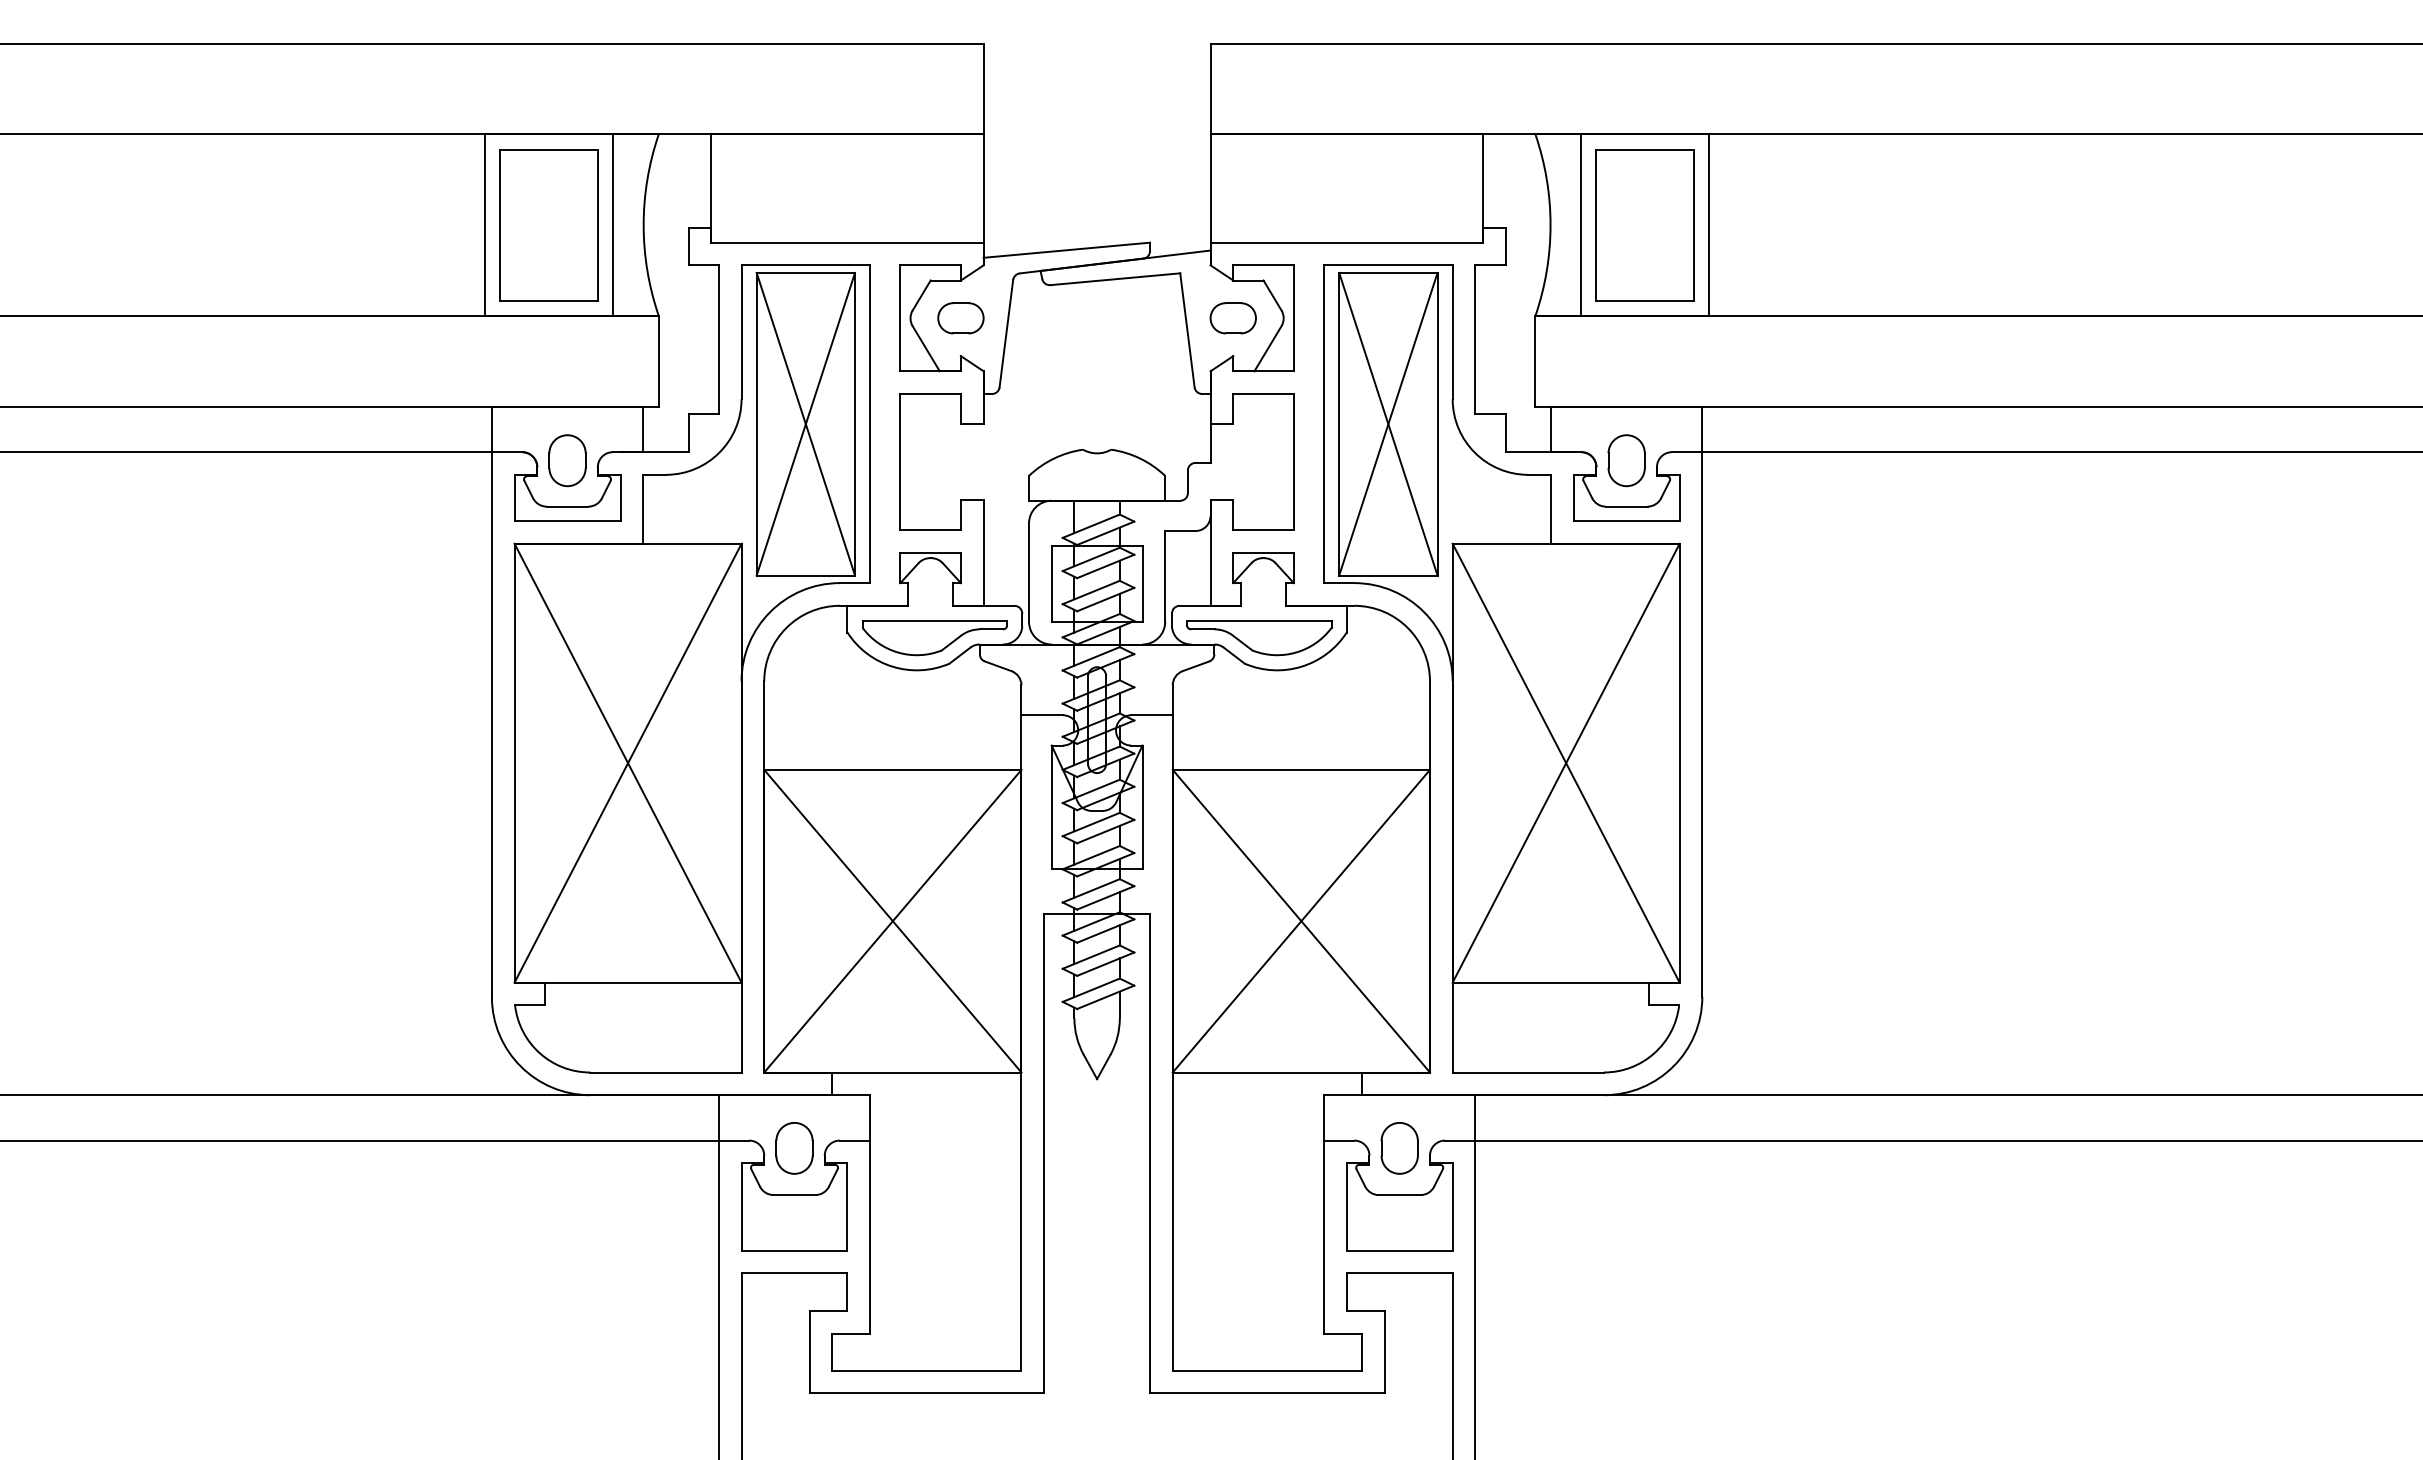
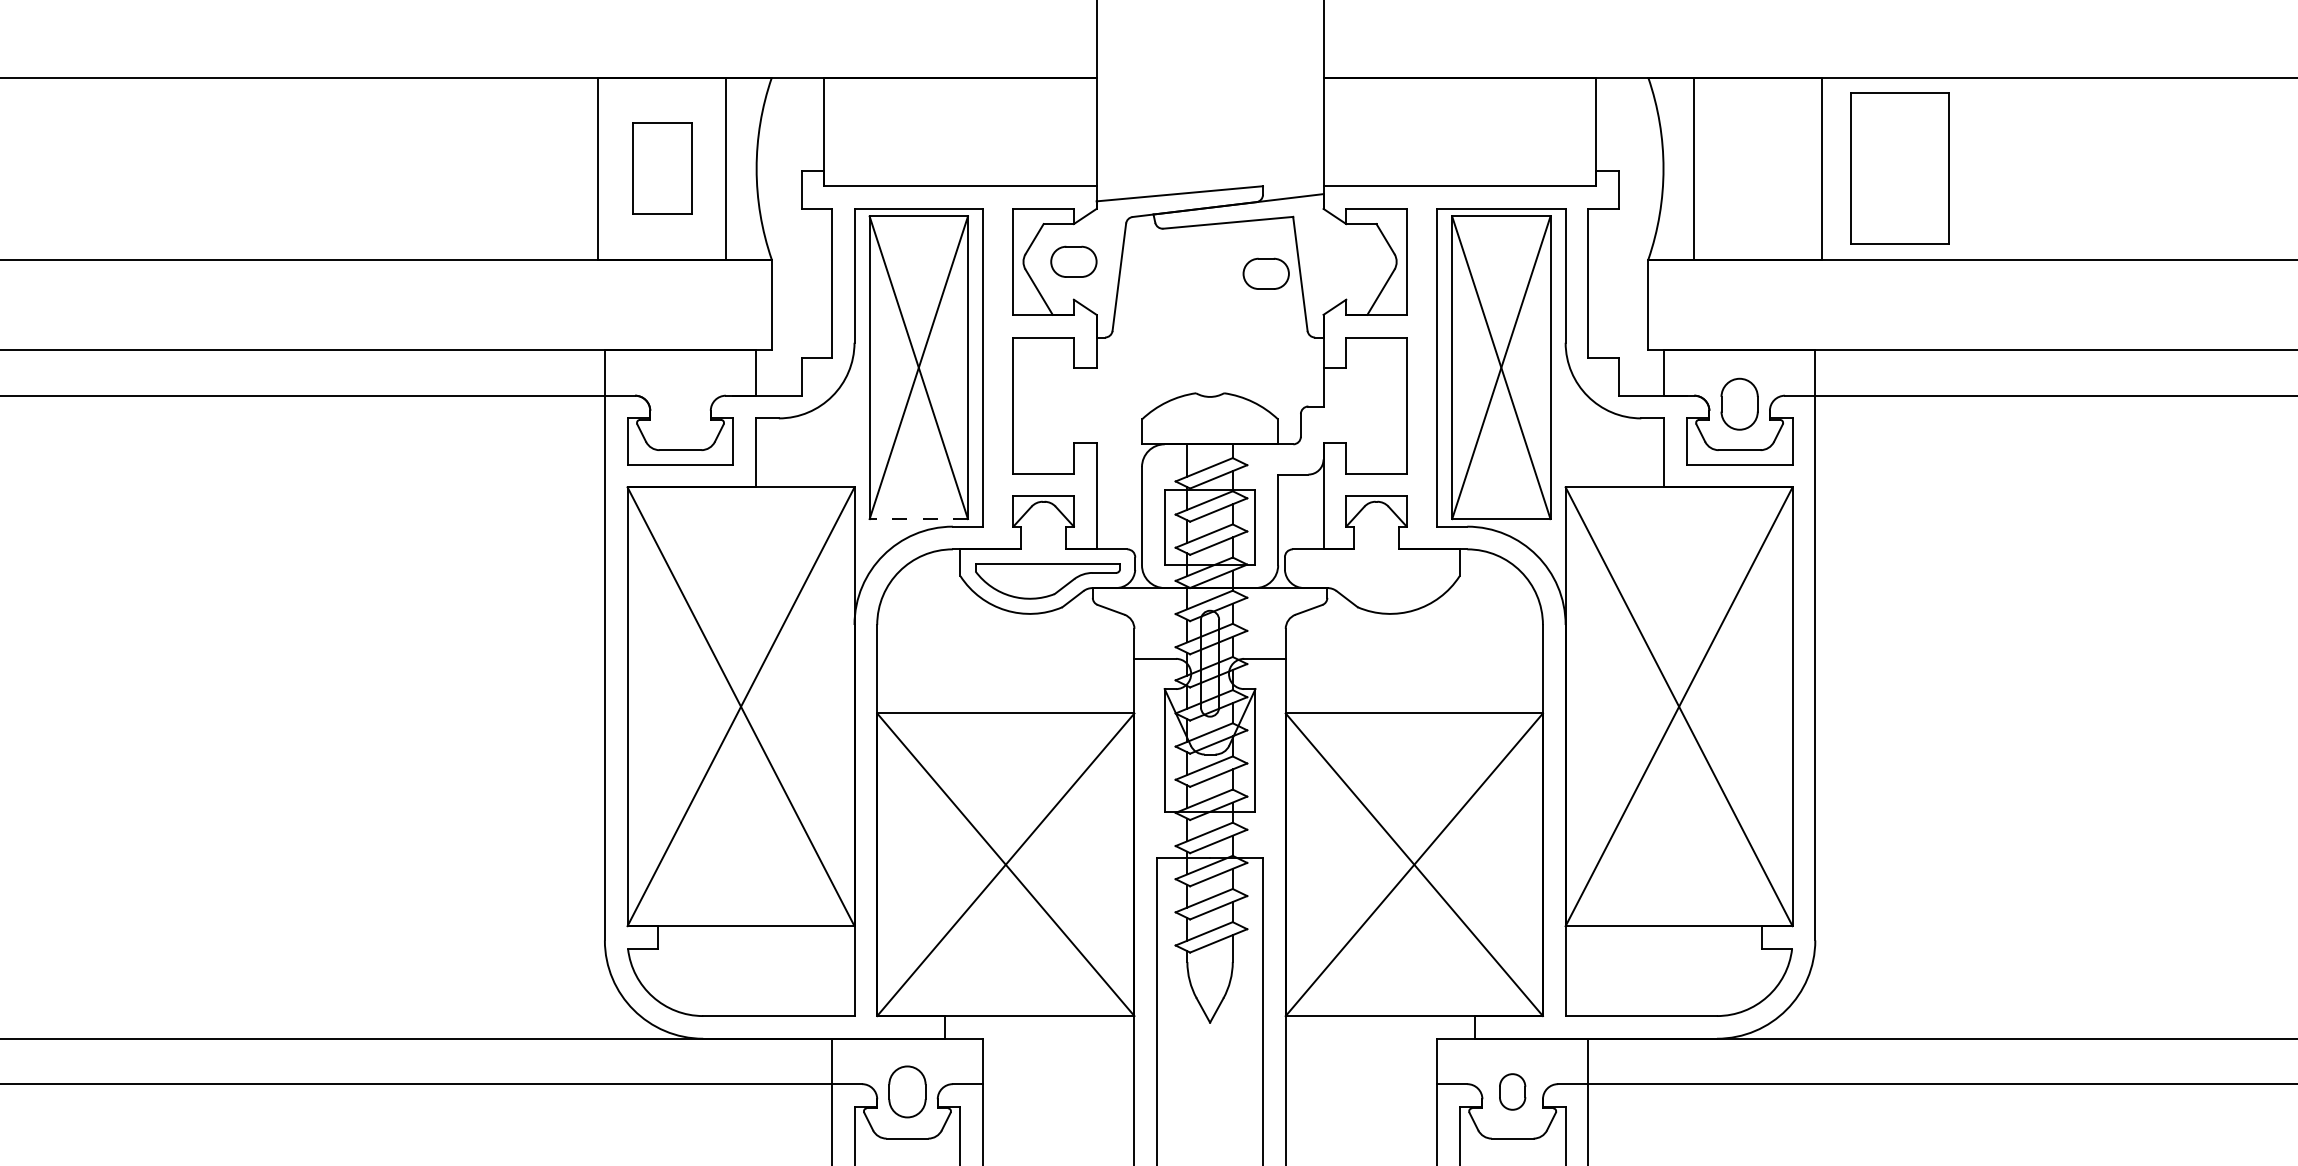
part: (548, 225) -> (661, 169), size x0.6
part: (1644, 225) -> (1899, 169), moved
part: (1232, 318) -> (1265, 274), moved
part: (567, 460) -> (680, 404), removed
line: (805, 575) -> (918, 519), solid -> dashed
part: (1259, 638) -> (1372, 582), removed
part: (1399, 1148) -> (1512, 1092), size x0.7

